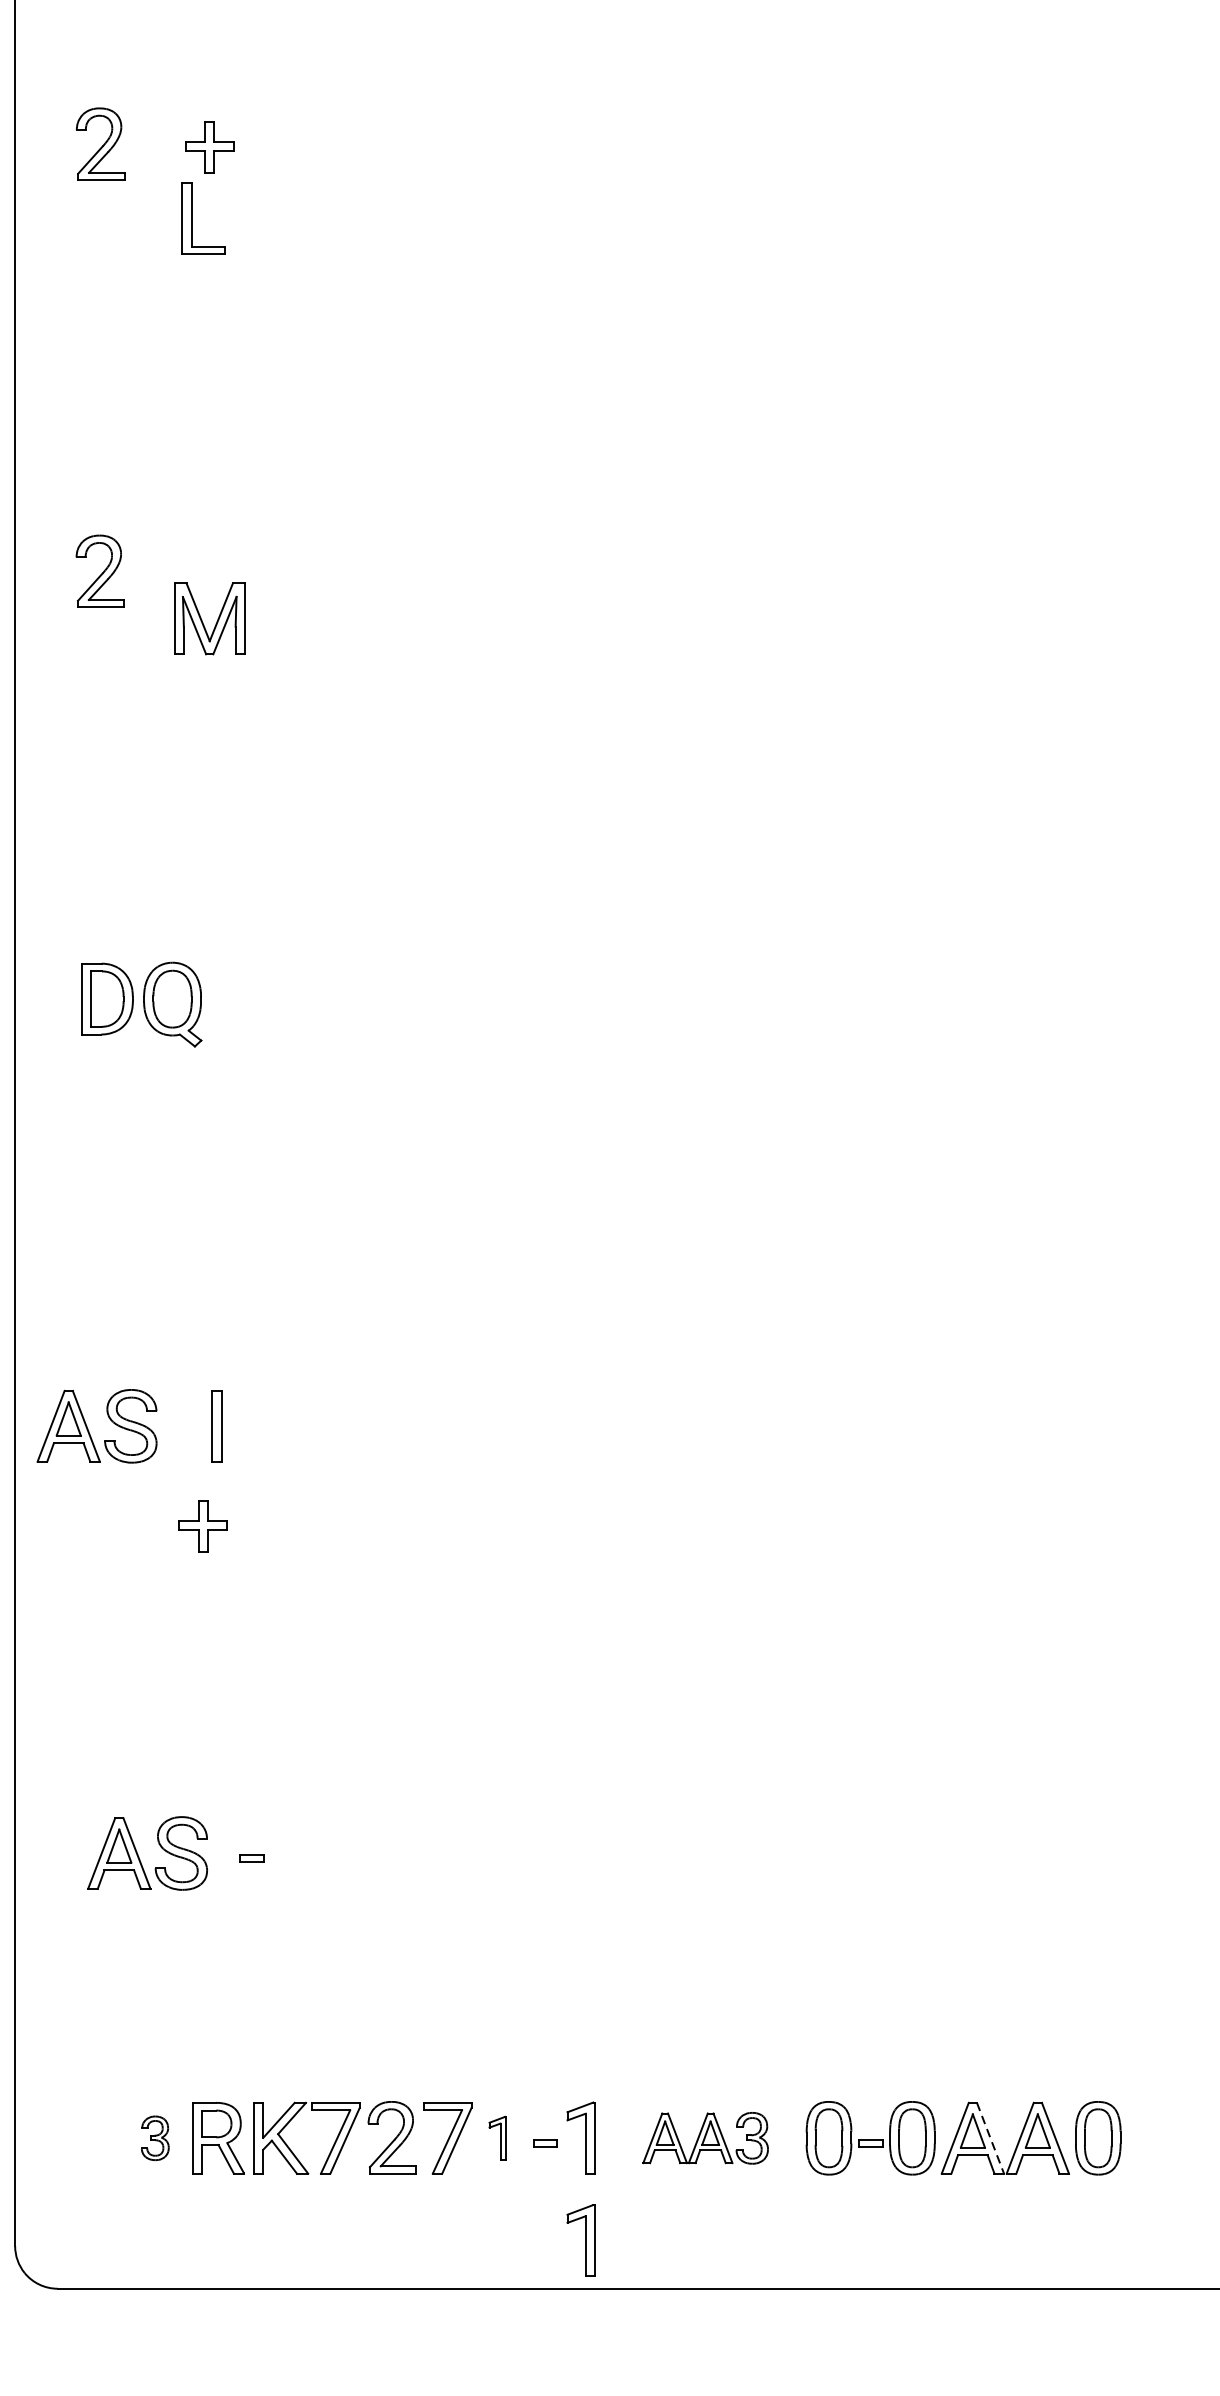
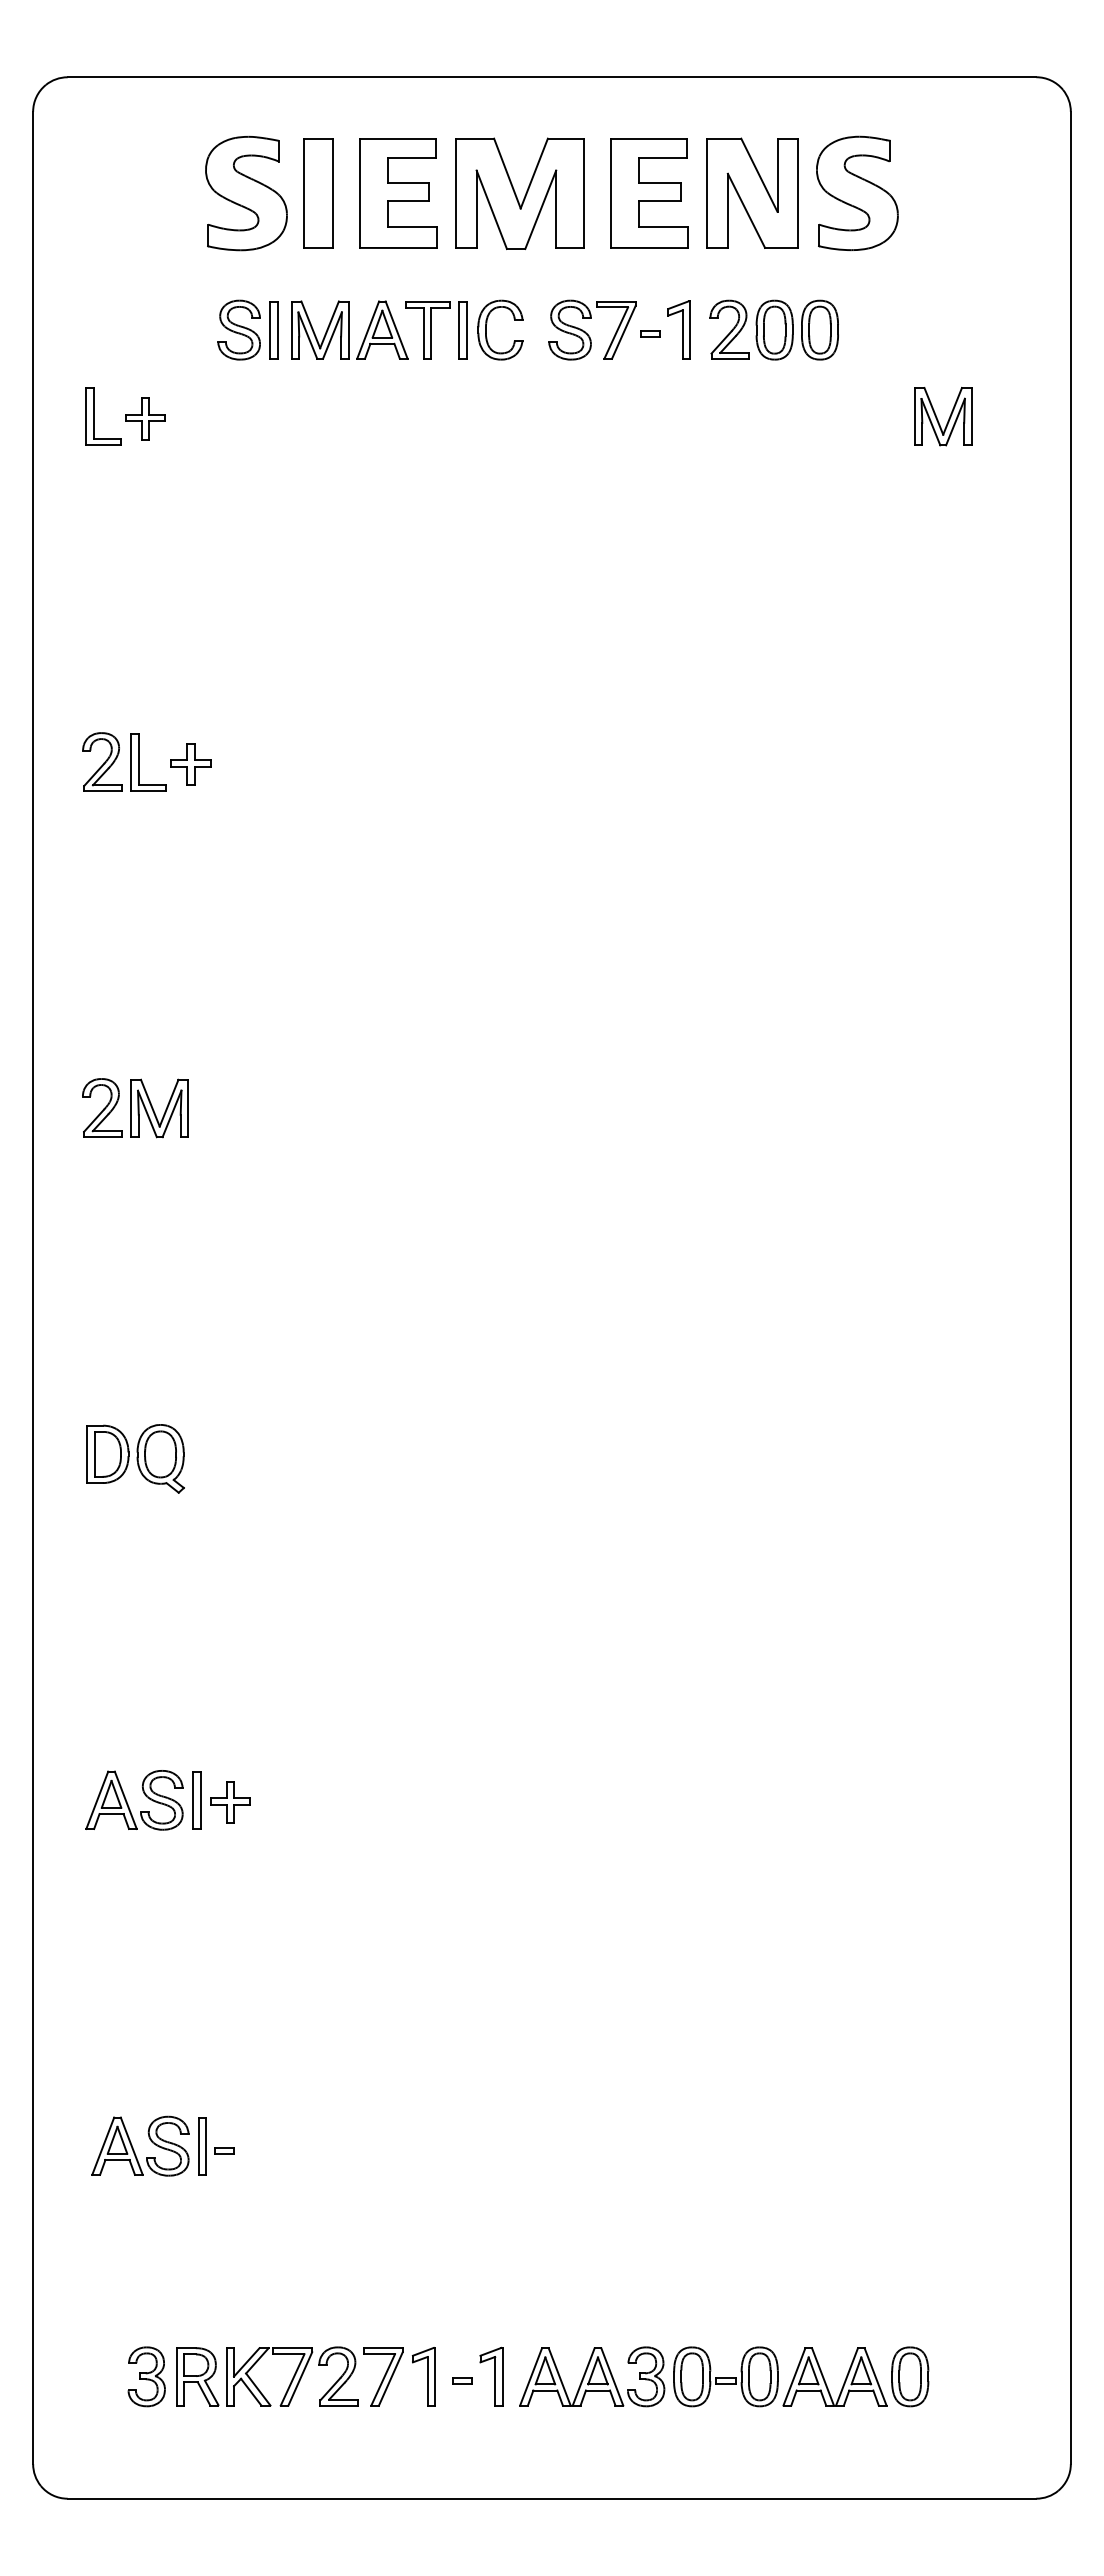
part: (192, 218) -> (139, 762), moved
part: (209, 618) -> (159, 1108), moved
part: (88, 1427) -> (127, 1801), moved
part: (203, 1526) -> (230, 1802), moved
part: (224, 1853) -> (202, 2146), added
part: (155, 2137) -> (146, 2376), size x1.67
part: (497, 2137) -> (423, 2376), size x1.67
part: (705, 2137) -> (592, 2376), size x1.43
line: (989, 2137) -> (822, 2376), dashed -> solid
part: (581, 2240) -> (491, 2459), removed

